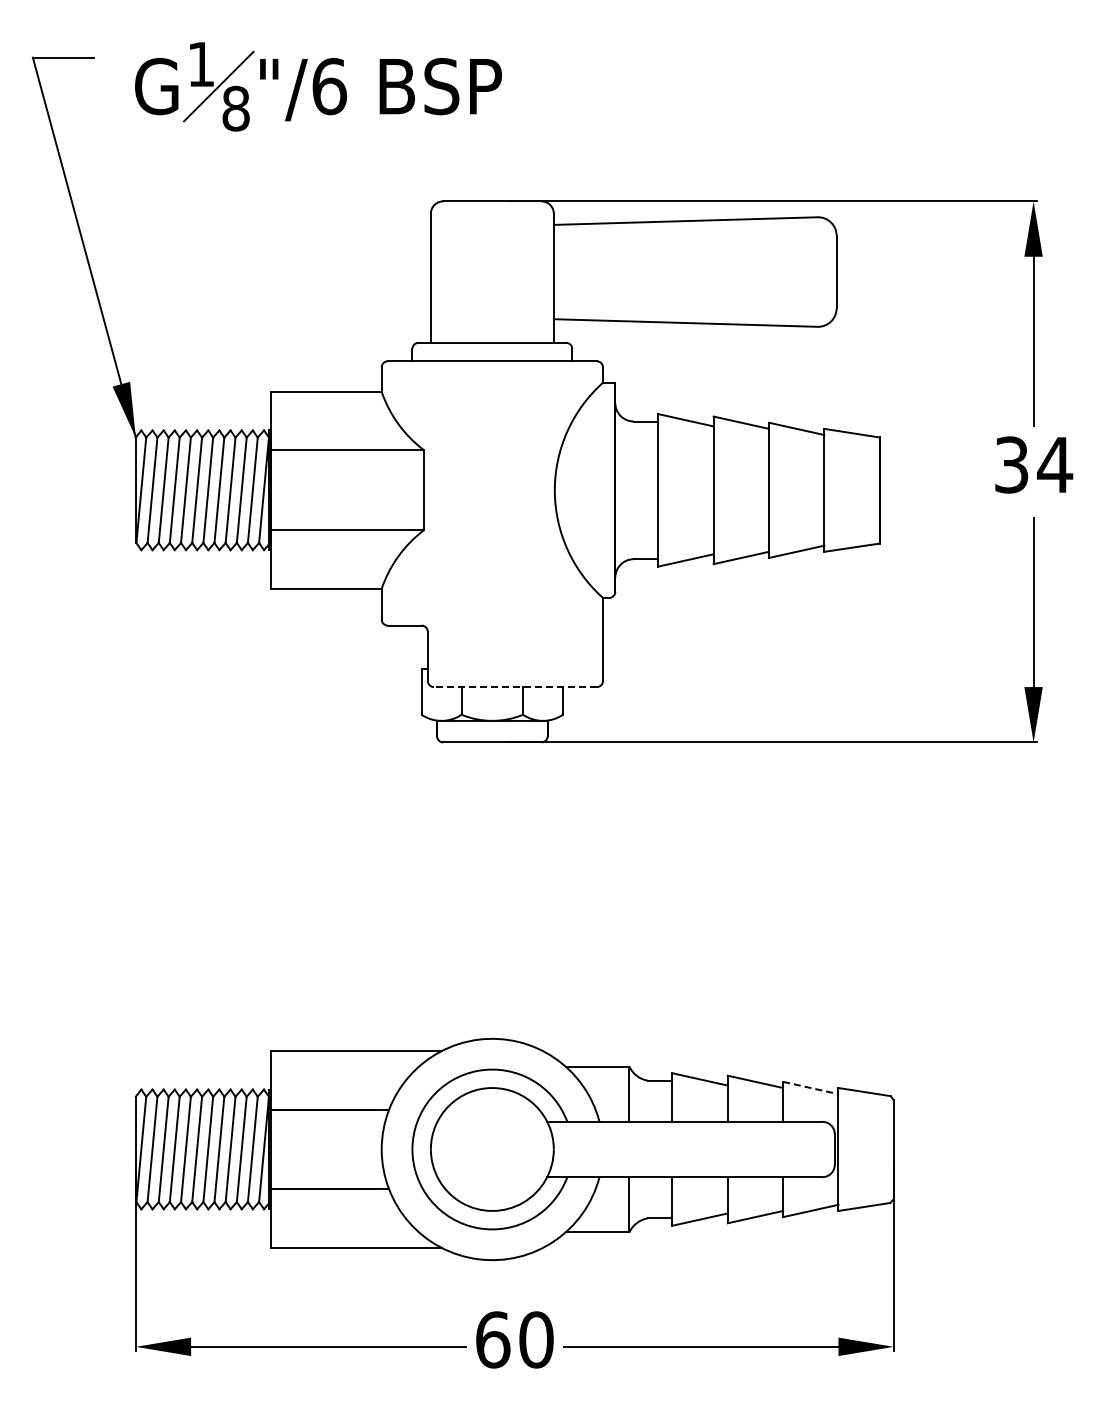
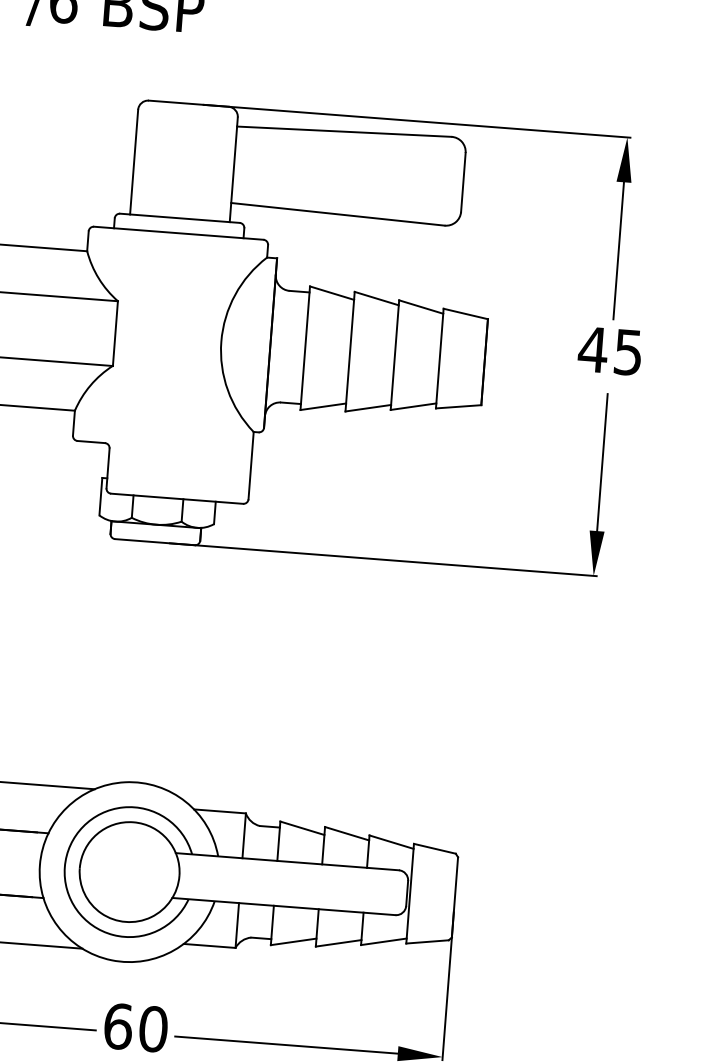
text: (1033, 464) -> (610, 350), 34 -> 45
line: (514, 687) -> (176, 499), dashed -> solid
line: (811, 1088) -> (392, 842), dashed -> solid

